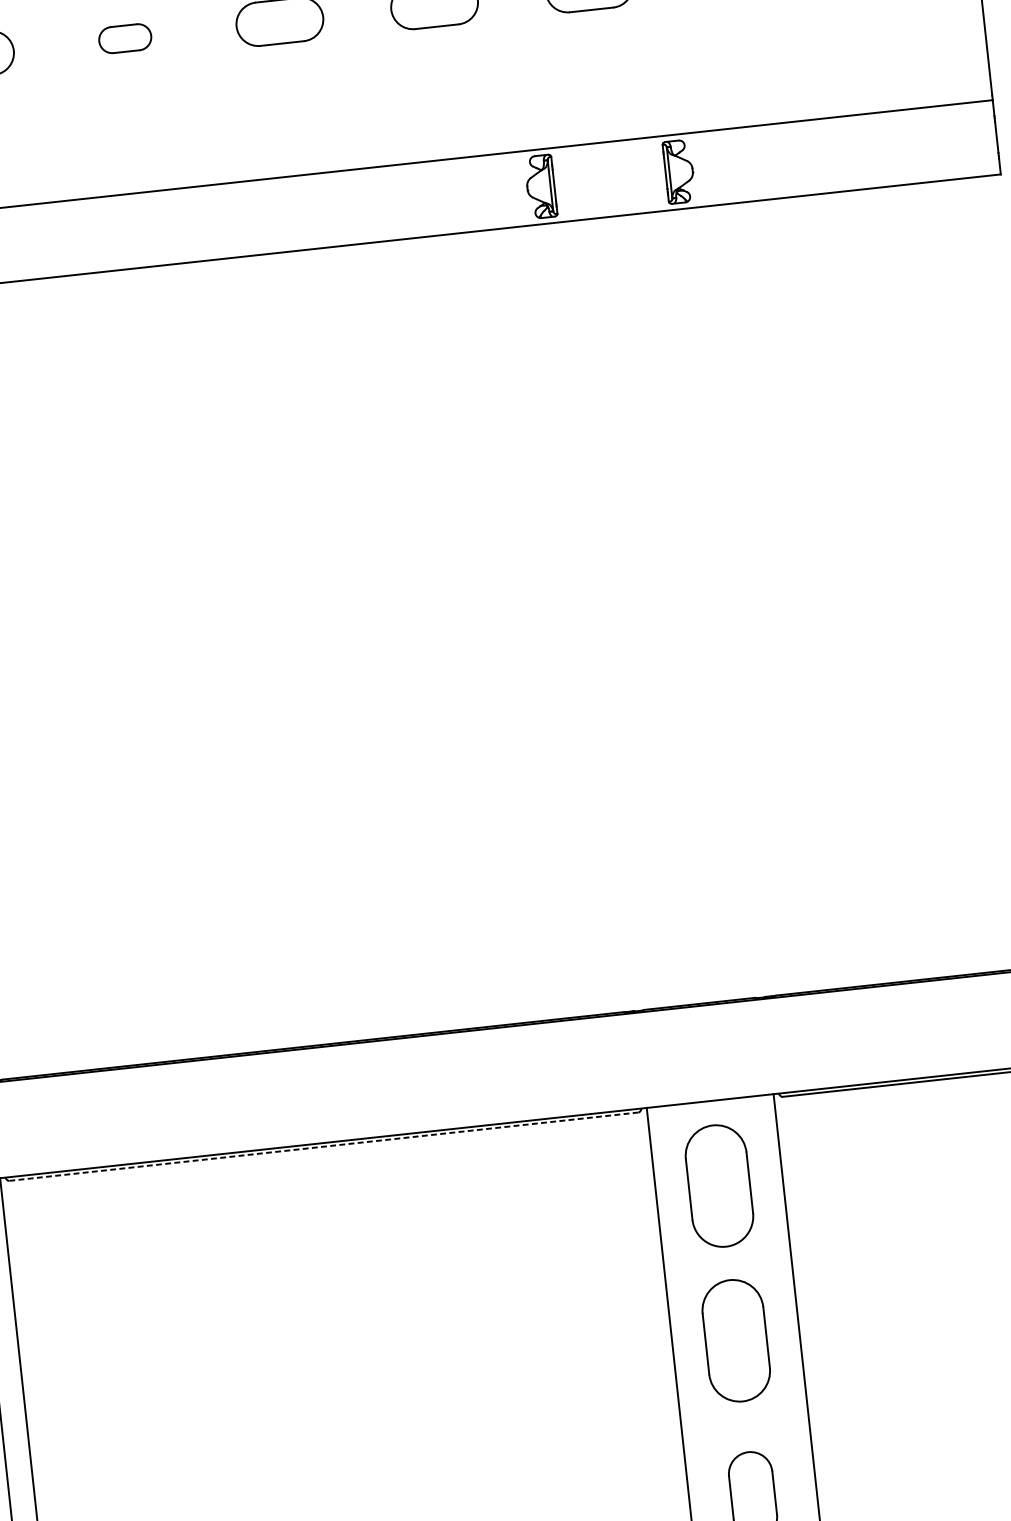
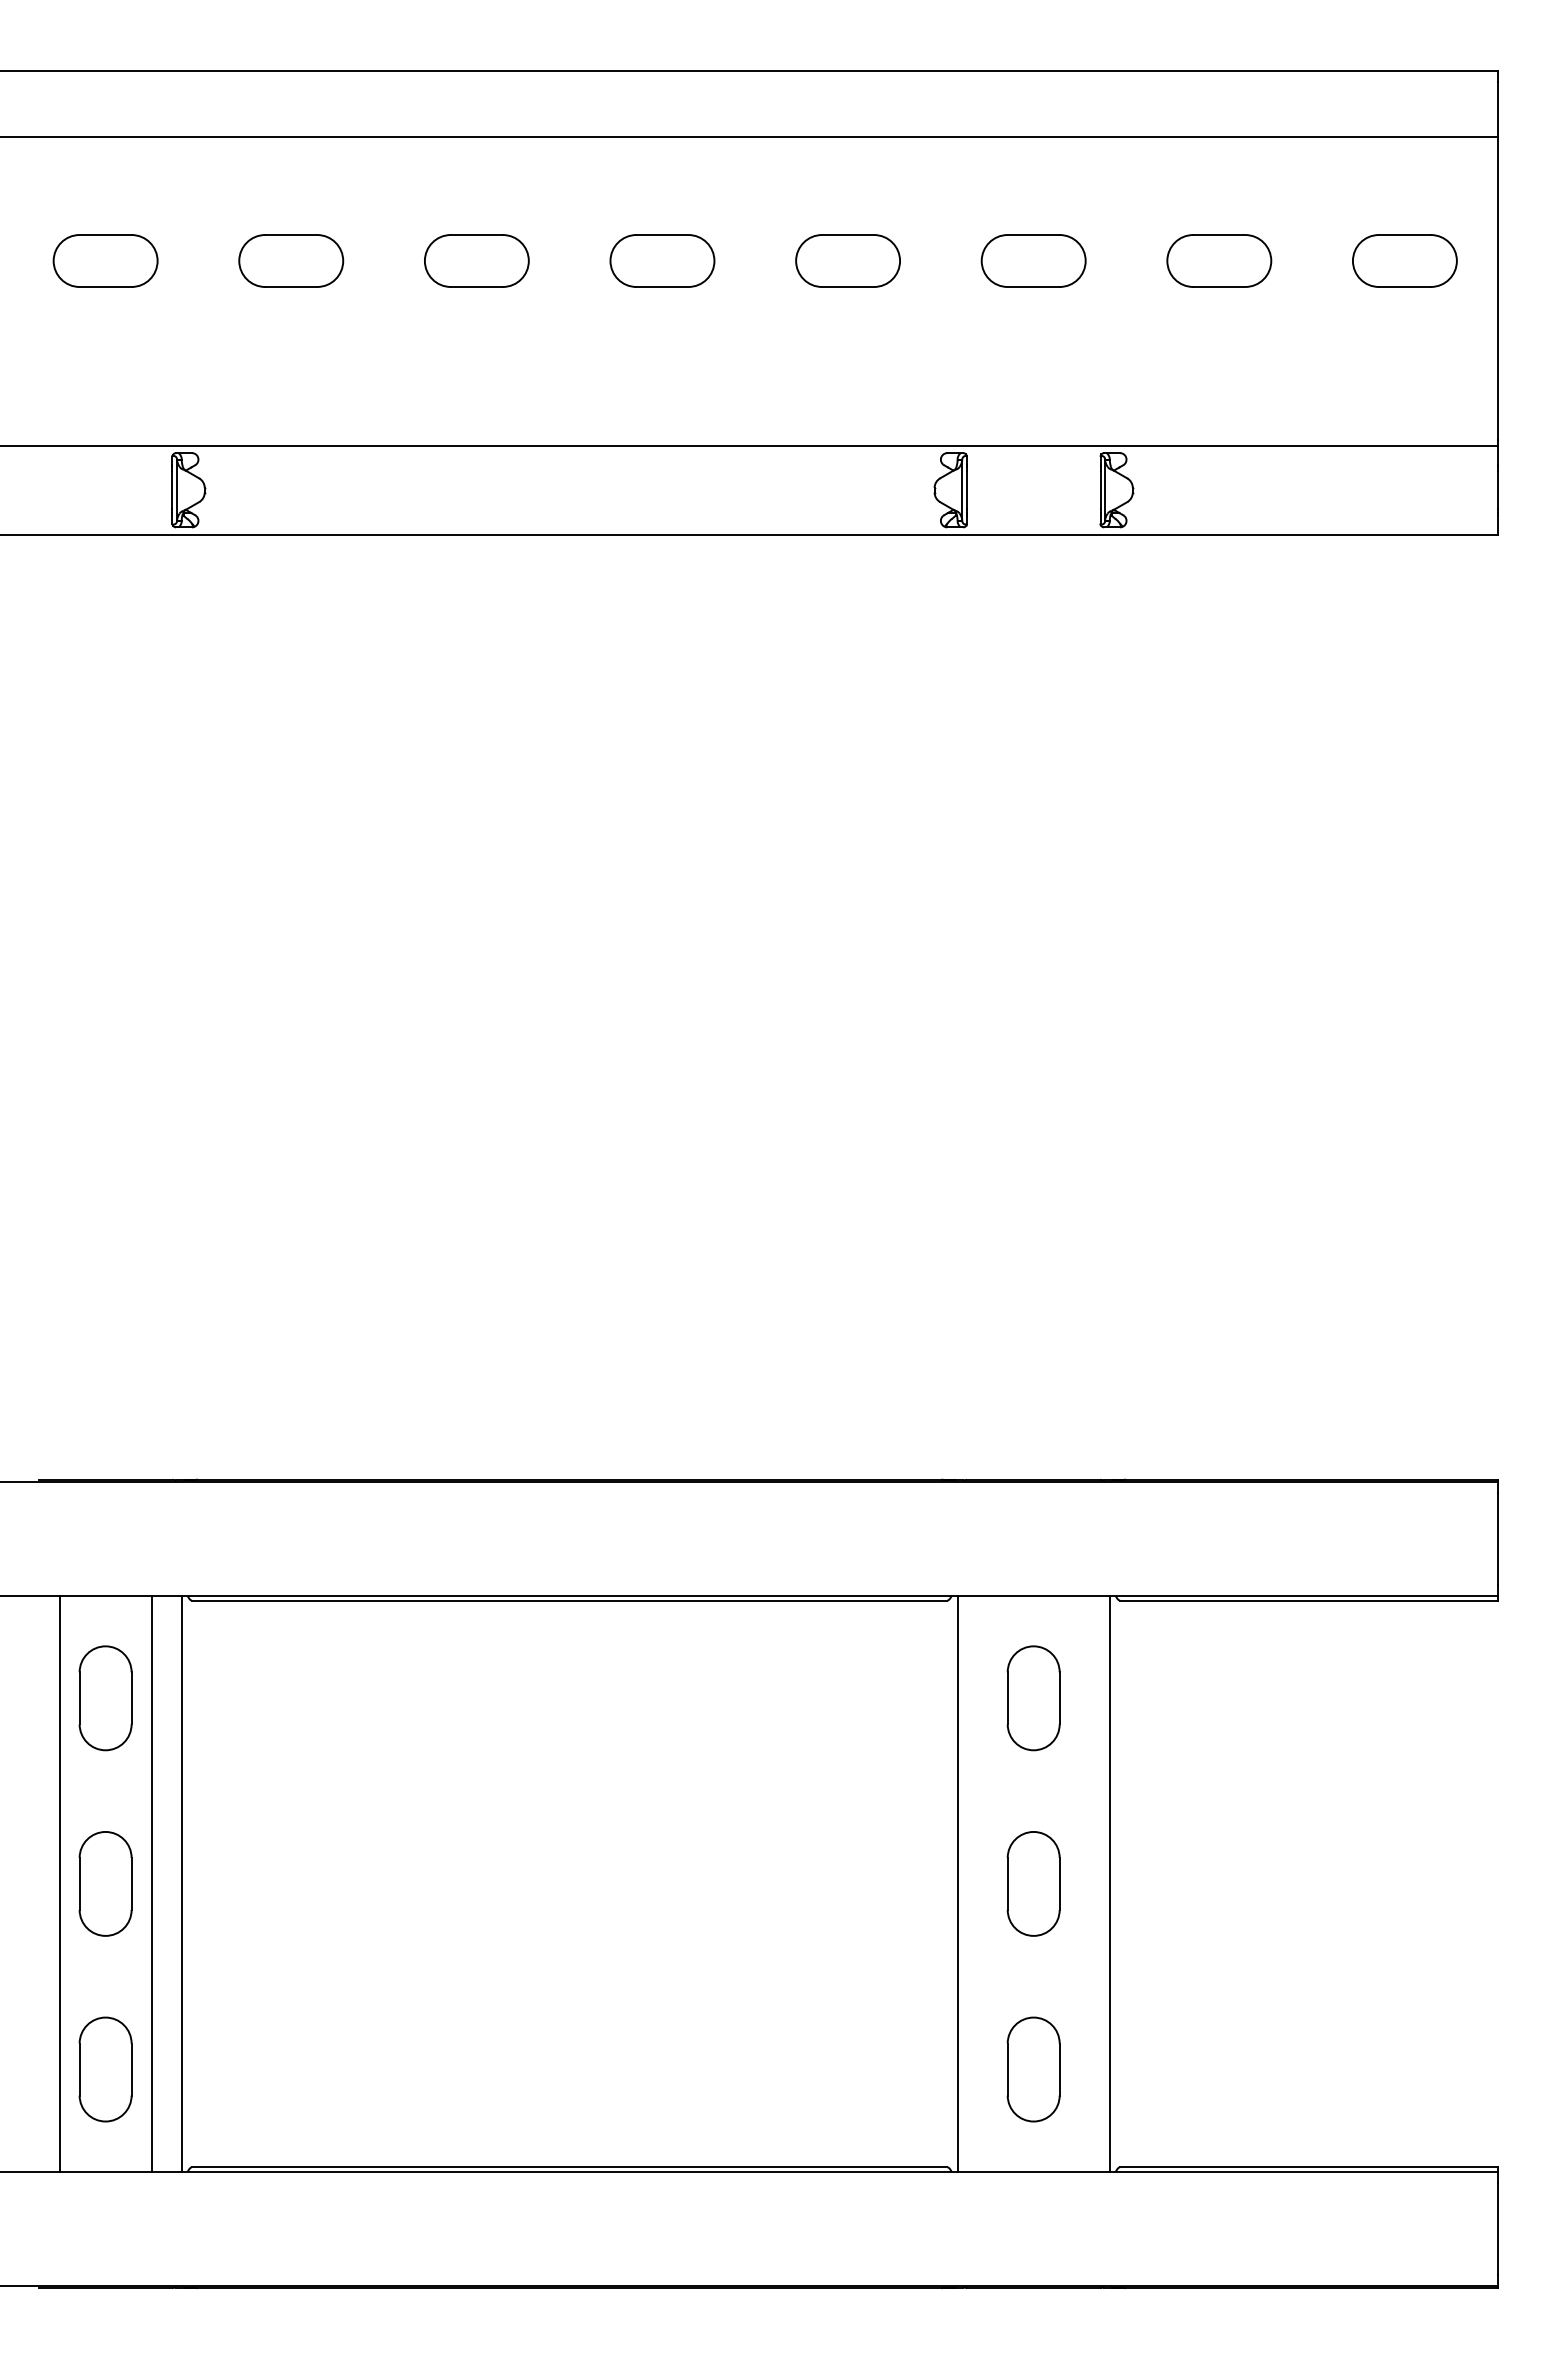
part: (124, 38) -> (476, 260), size x1.67
line: (323, 1146) -> (569, 1600), dashed -> solid
part: (719, 1186) -> (1033, 1698), size x0.71
part: (736, 1340) -> (1033, 1883), size x0.71

